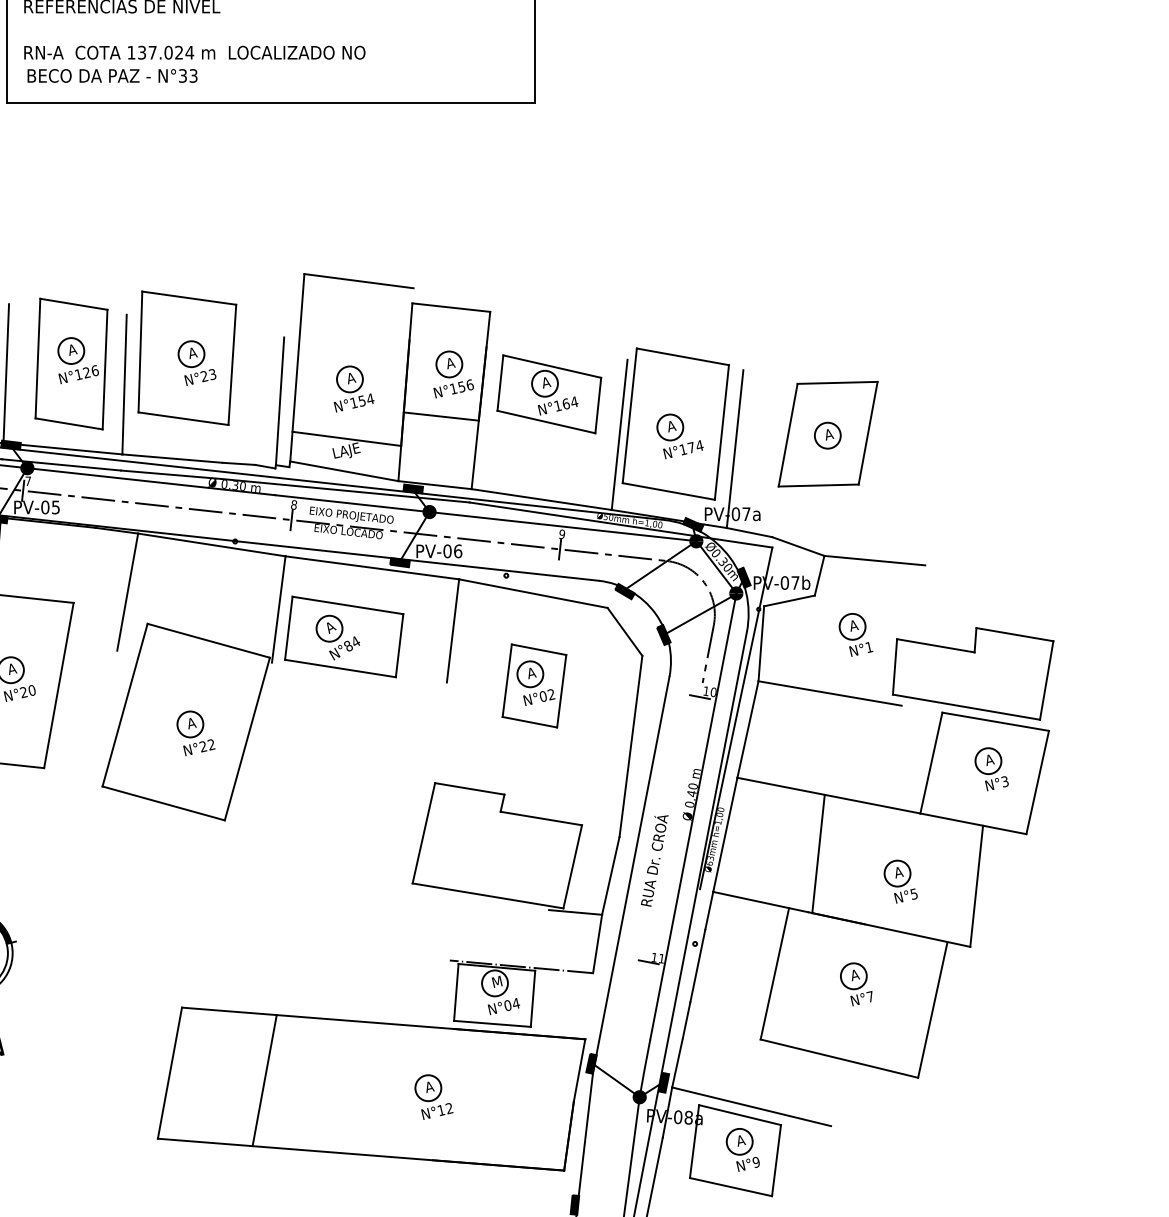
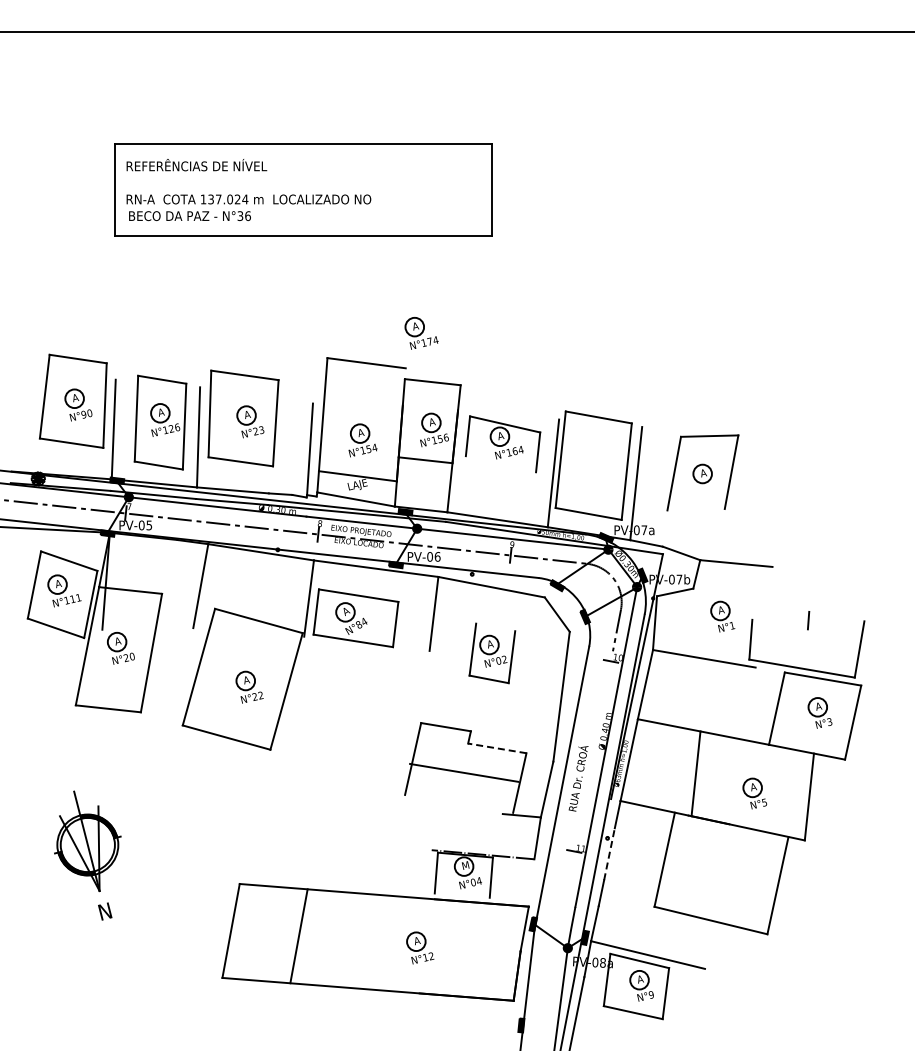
text: (192, 75) -> (247, 215), N°33 -> N°36
line: (545, 422) -> (500, 464), removed
part: (679, 436) -> (421, 333), moved
line: (817, 485) -> (695, 509), removed
line: (1014, 634) -> (836, 616), removed
line: (934, 645) -> (779, 624), removed
line: (538, 649) -> (495, 627), removed
line: (541, 818) -> (497, 748), solid -> dashed
line: (488, 895) -> (464, 772), moved
line: (697, 966) -> (609, 854), solid -> dashed
part: (855, 983) -> (722, 866), removed
line: (491, 1023) -> (461, 895), removed

